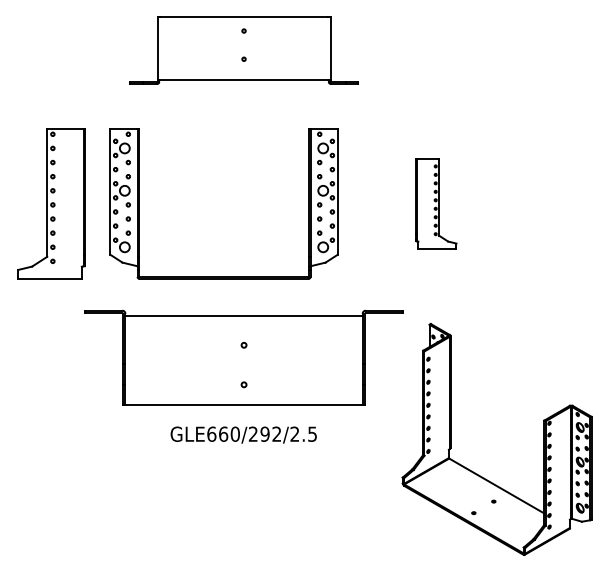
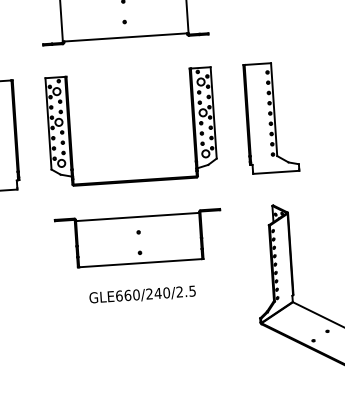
part: (436, 203) -> (271, 117), size x1.67
part: (223, 276) -> (134, 179), moved
part: (243, 357) -> (138, 238), size x0.71
text: (270, 433) -> (161, 292), GLE660/292/2.5 -> GLE660/240/2.5

